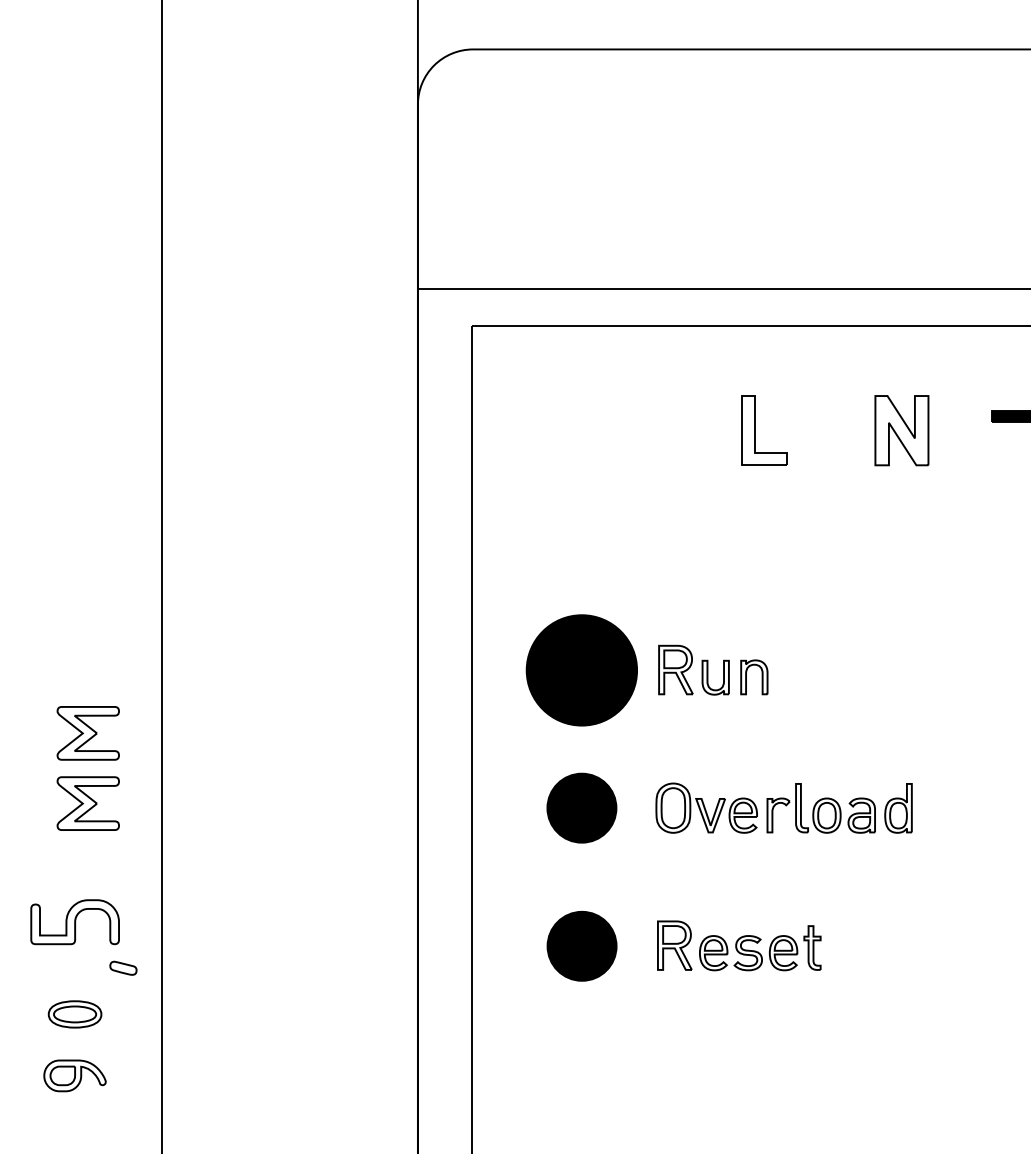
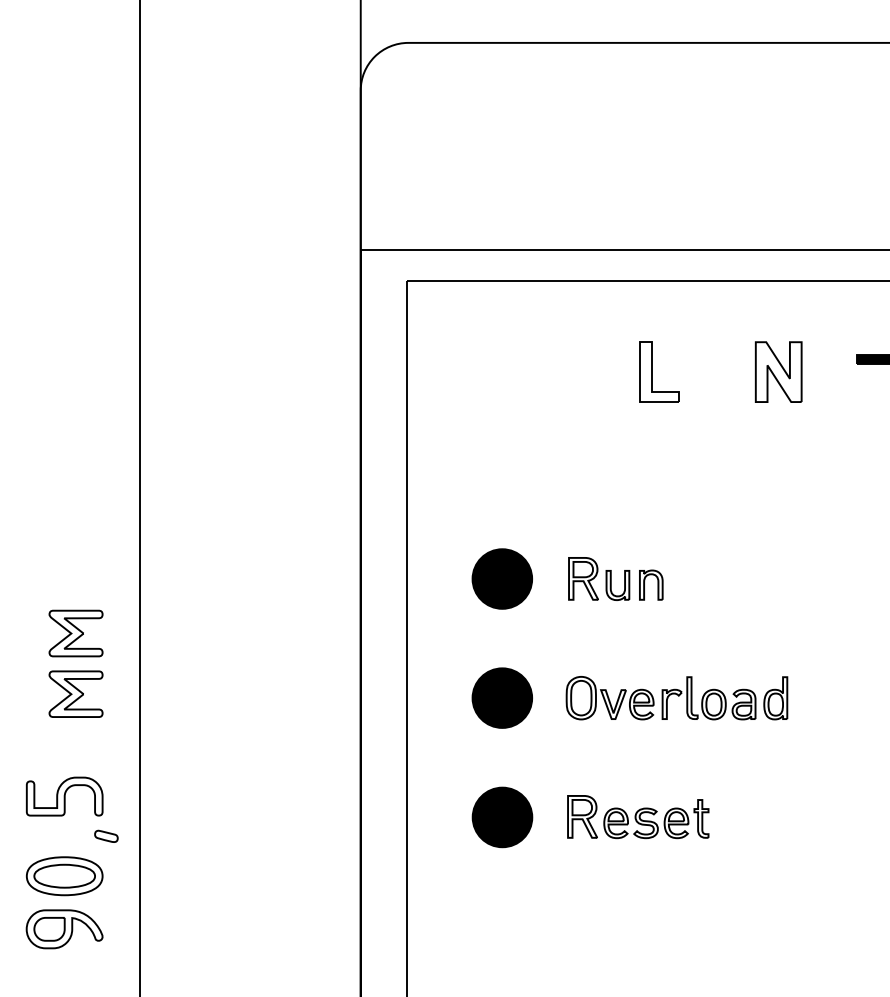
part: (581, 669) -> (501, 578), size x0.62
part: (74, 1014) -> (64, 876), size x1.67
part: (74, 1075) -> (64, 929), size x1.43

